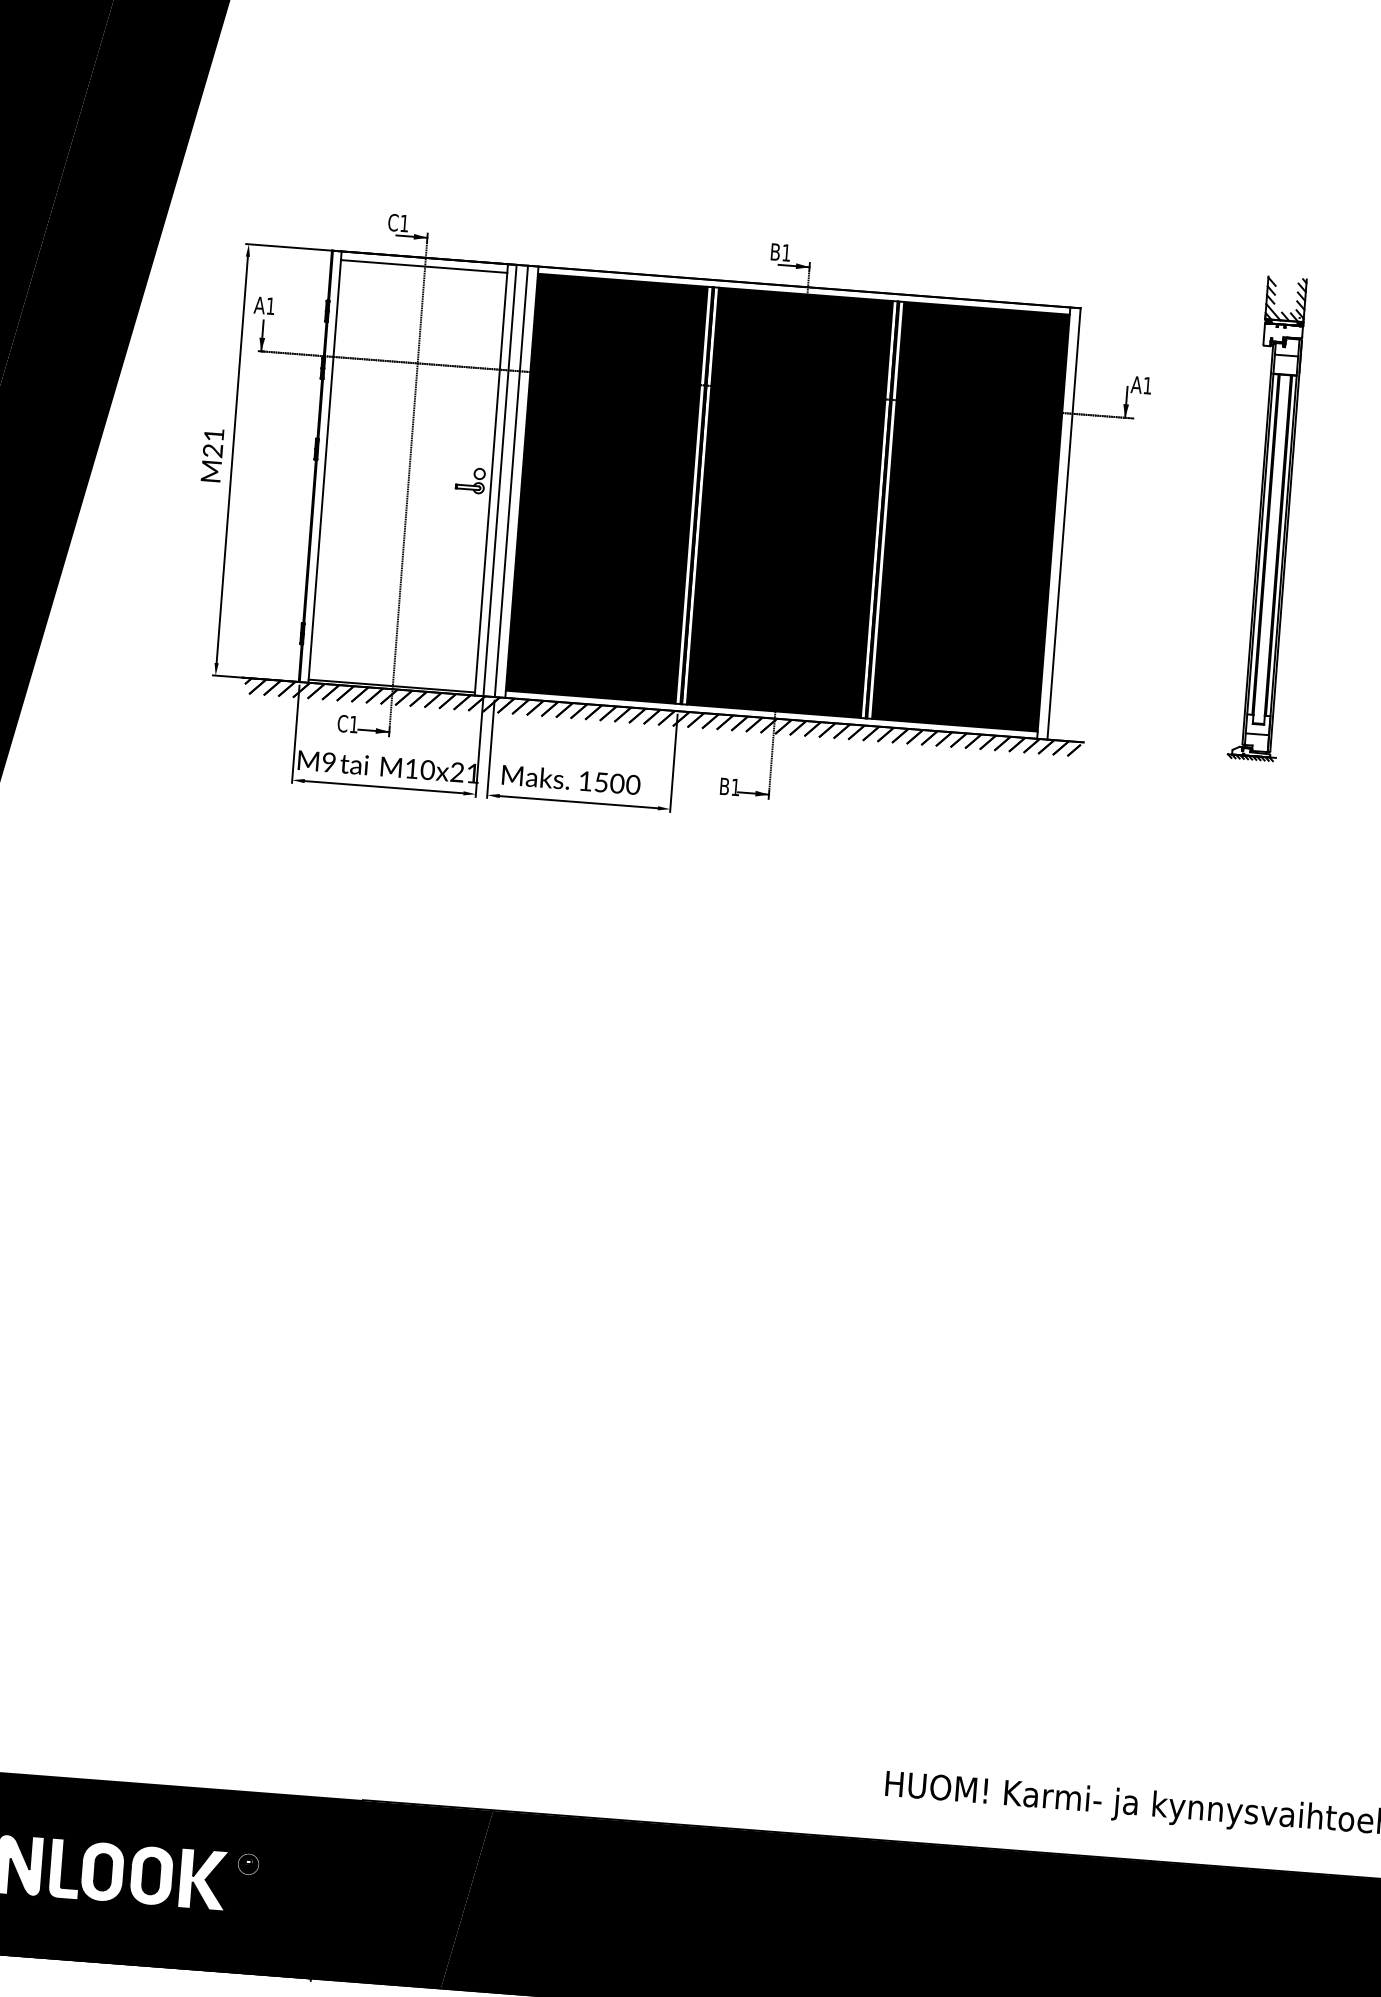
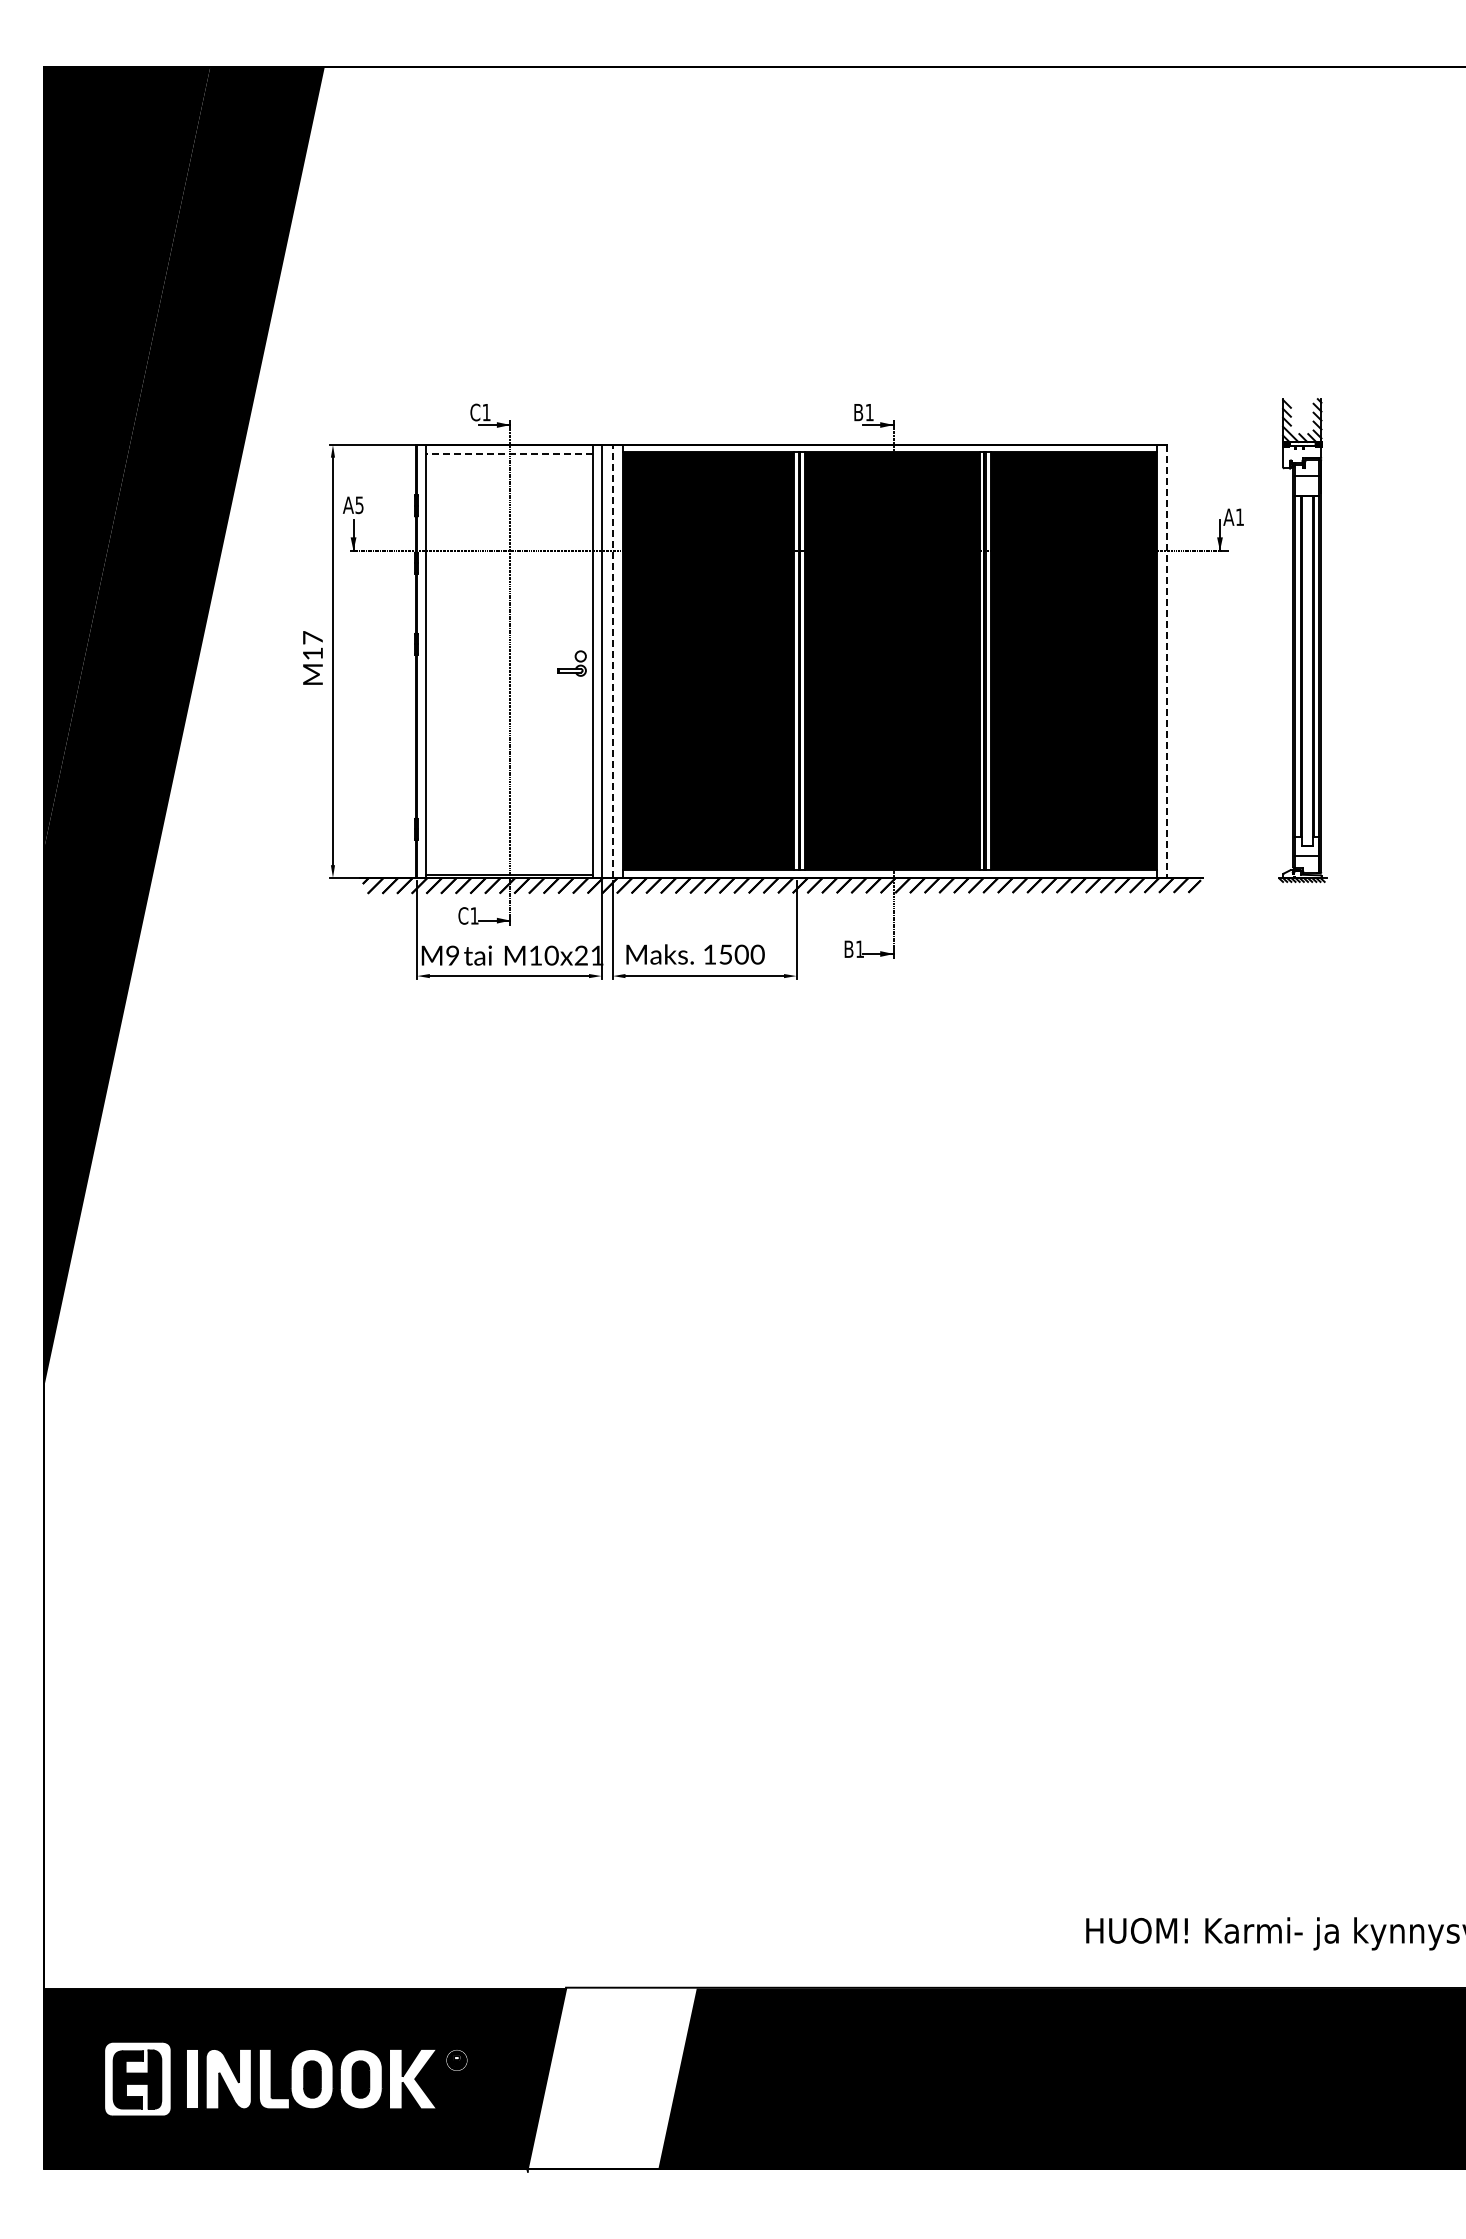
line: (423, 266) -> (508, 453), solid -> dashed
text: (270, 306) -> (359, 505), A1 -> A5
text: (213, 442) -> (312, 645), M21 -> M17
line: (511, 480) -> (612, 660), solid -> dashed
part: (1269, 518) -> (1302, 640), moved
line: (1064, 524) -> (1167, 661), solid -> dashed
fill: (401, 1894) -> (611, 2078), removed

